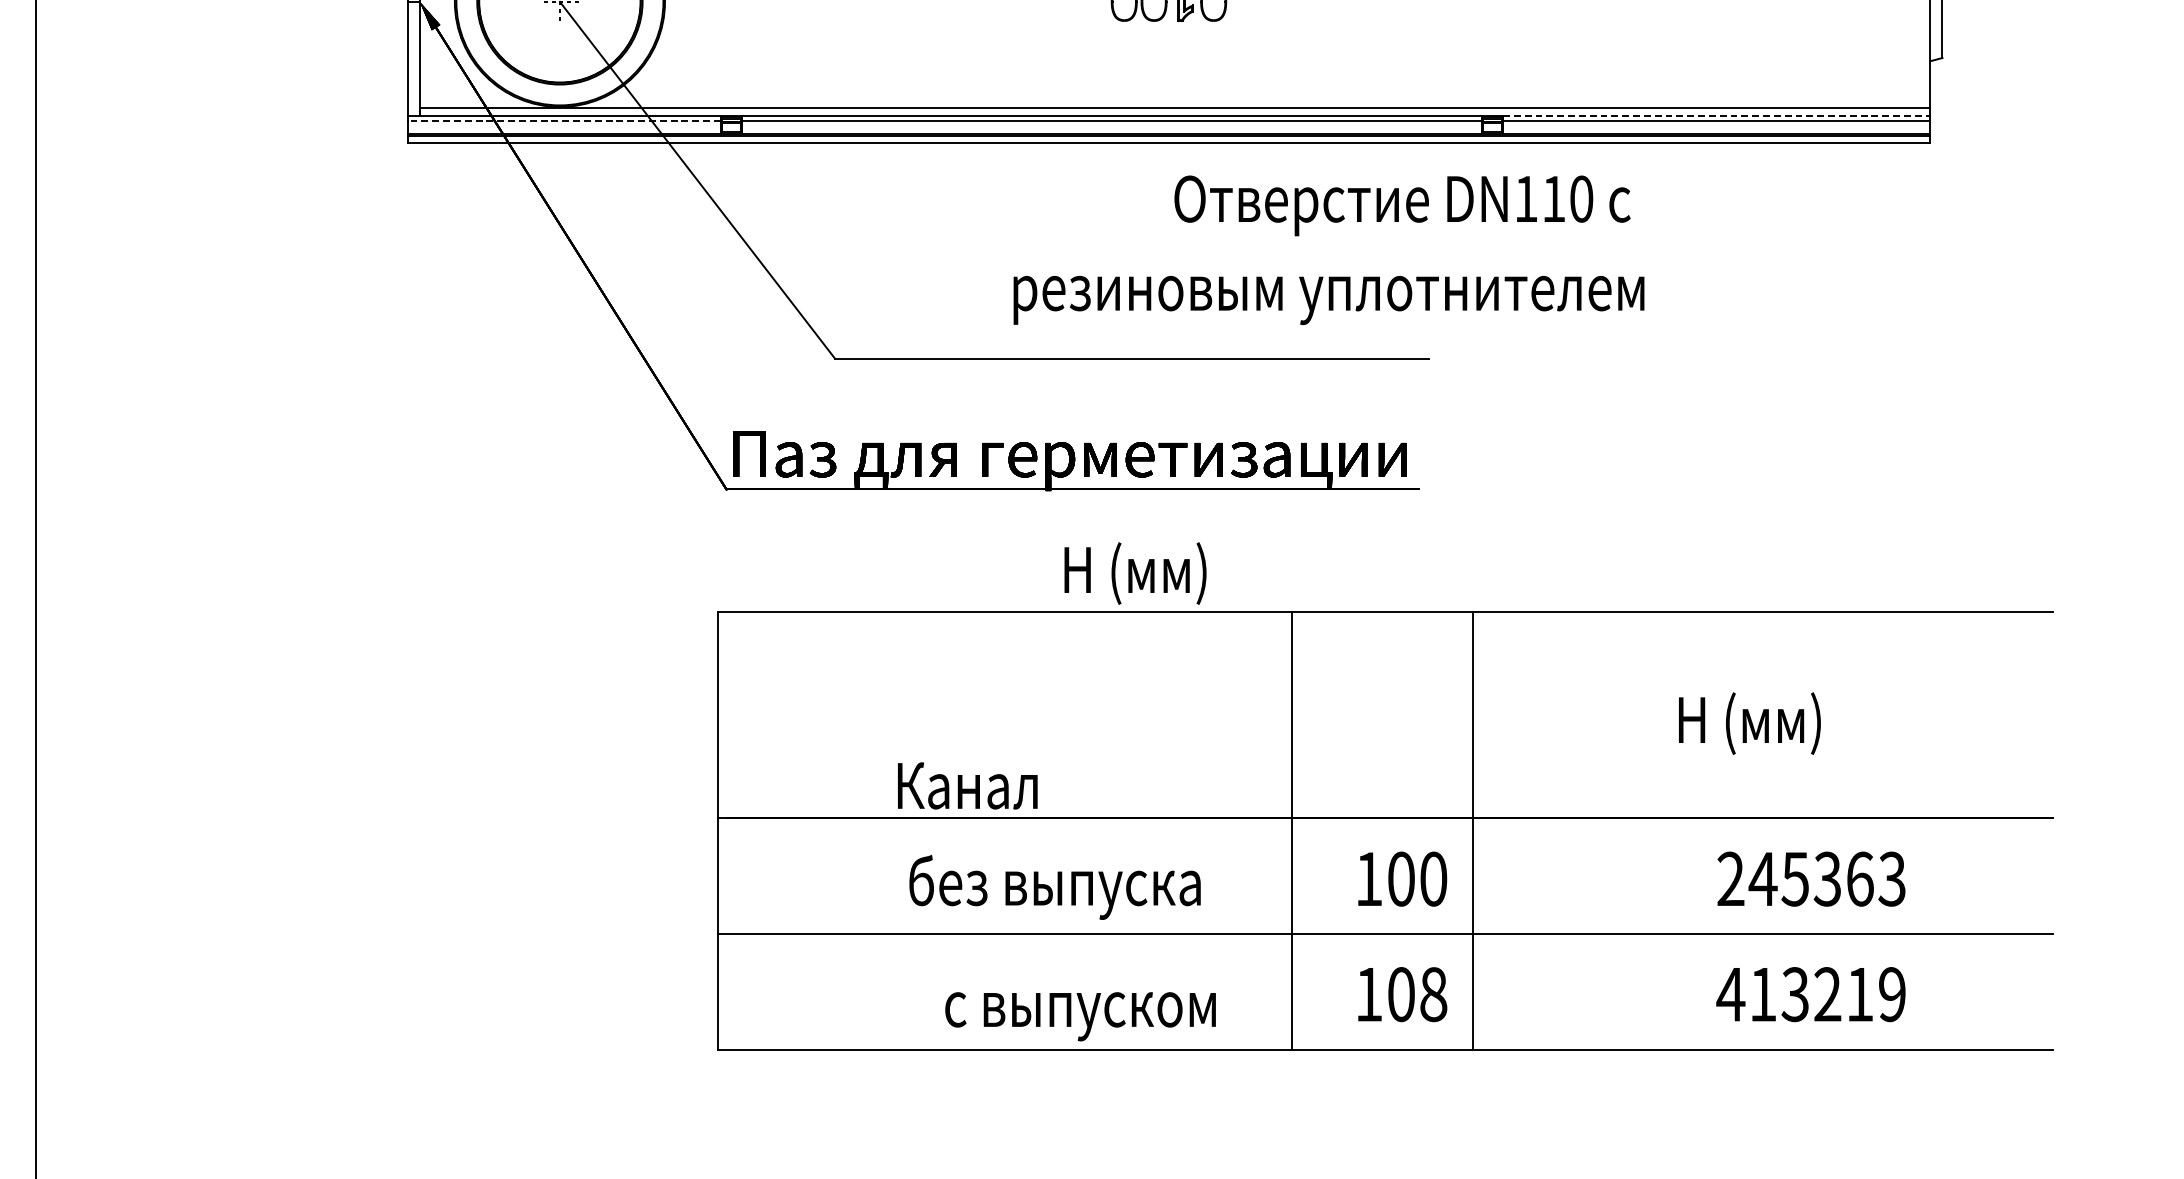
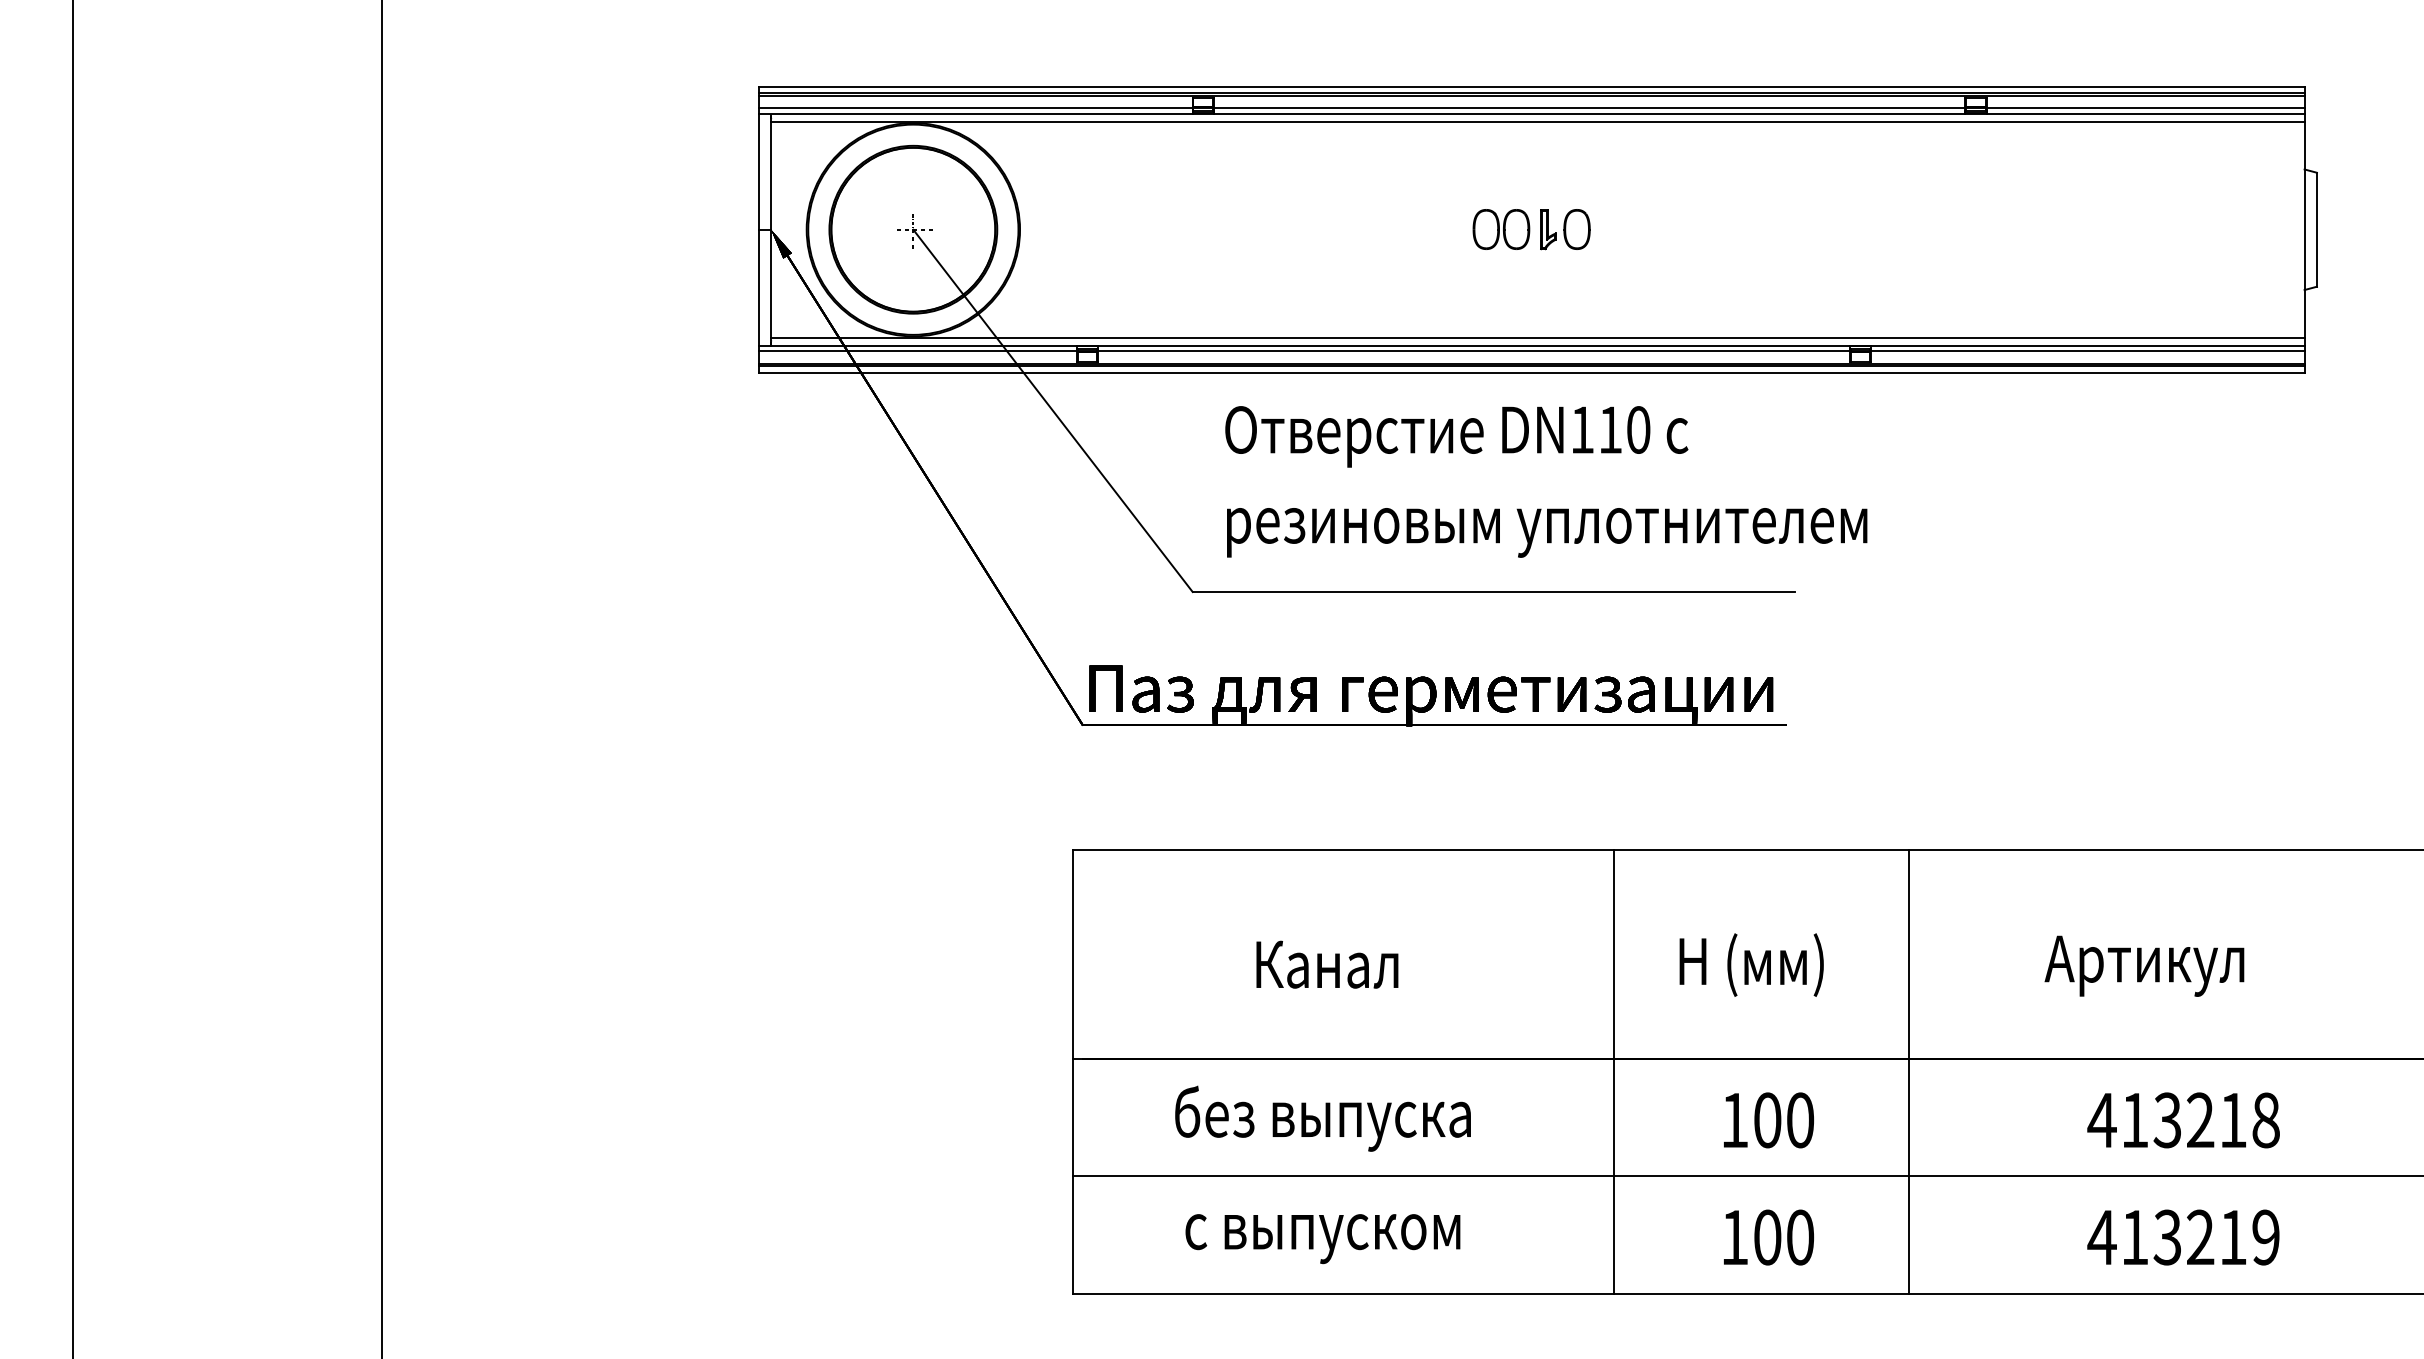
line: (1716, 115) -> (2087, 345), dashed -> solid
line: (564, 121) -> (917, 351), dashed -> solid
text: (1402, 205) -> (1456, 436), moved
text: (1329, 300) -> (1547, 532), moved
text: (1135, 572) -> (1751, 964), moved
text: (1772, 724) -> (2144, 963), H (мм) -> Артикул
text: (967, 785) -> (1327, 964), moved
line: (1291, 831) -> (1614, 1071), moved
line: (1473, 831) -> (1908, 1071), moved
text: (1811, 879) -> (2183, 1120), 245363 -> 413218
text: (1054, 887) -> (1322, 1118), moved
text: (1433, 994) -> (1800, 1237), 108 -> 100
text: (1080, 1017) -> (1322, 1239), moved

